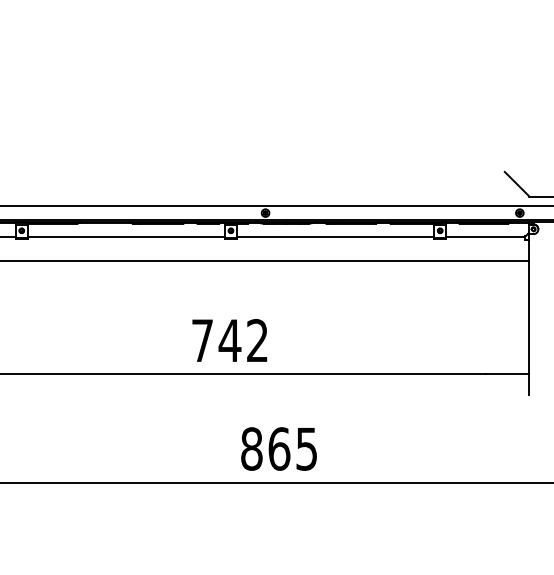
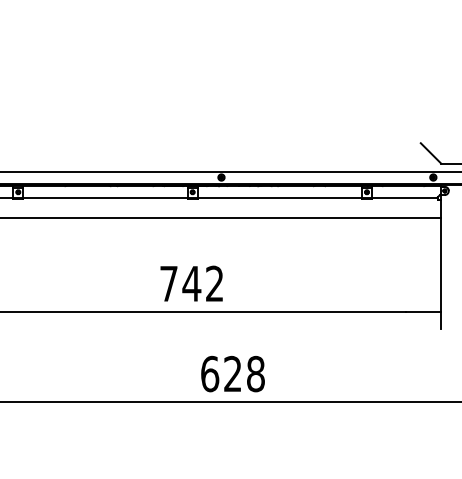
text: (278, 448) -> (232, 373), 865 -> 628

